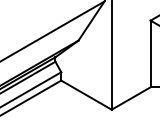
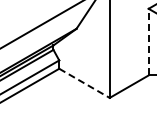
line: (150, 53) -> (148, 41), solid -> dashed
line: (86, 95) -> (84, 83), solid -> dashed

